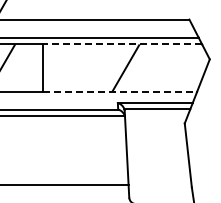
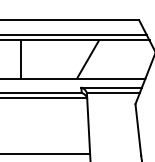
line: (122, 44) -> (85, 40), dashed -> solid
line: (120, 92) -> (83, 79), dashed -> solid

